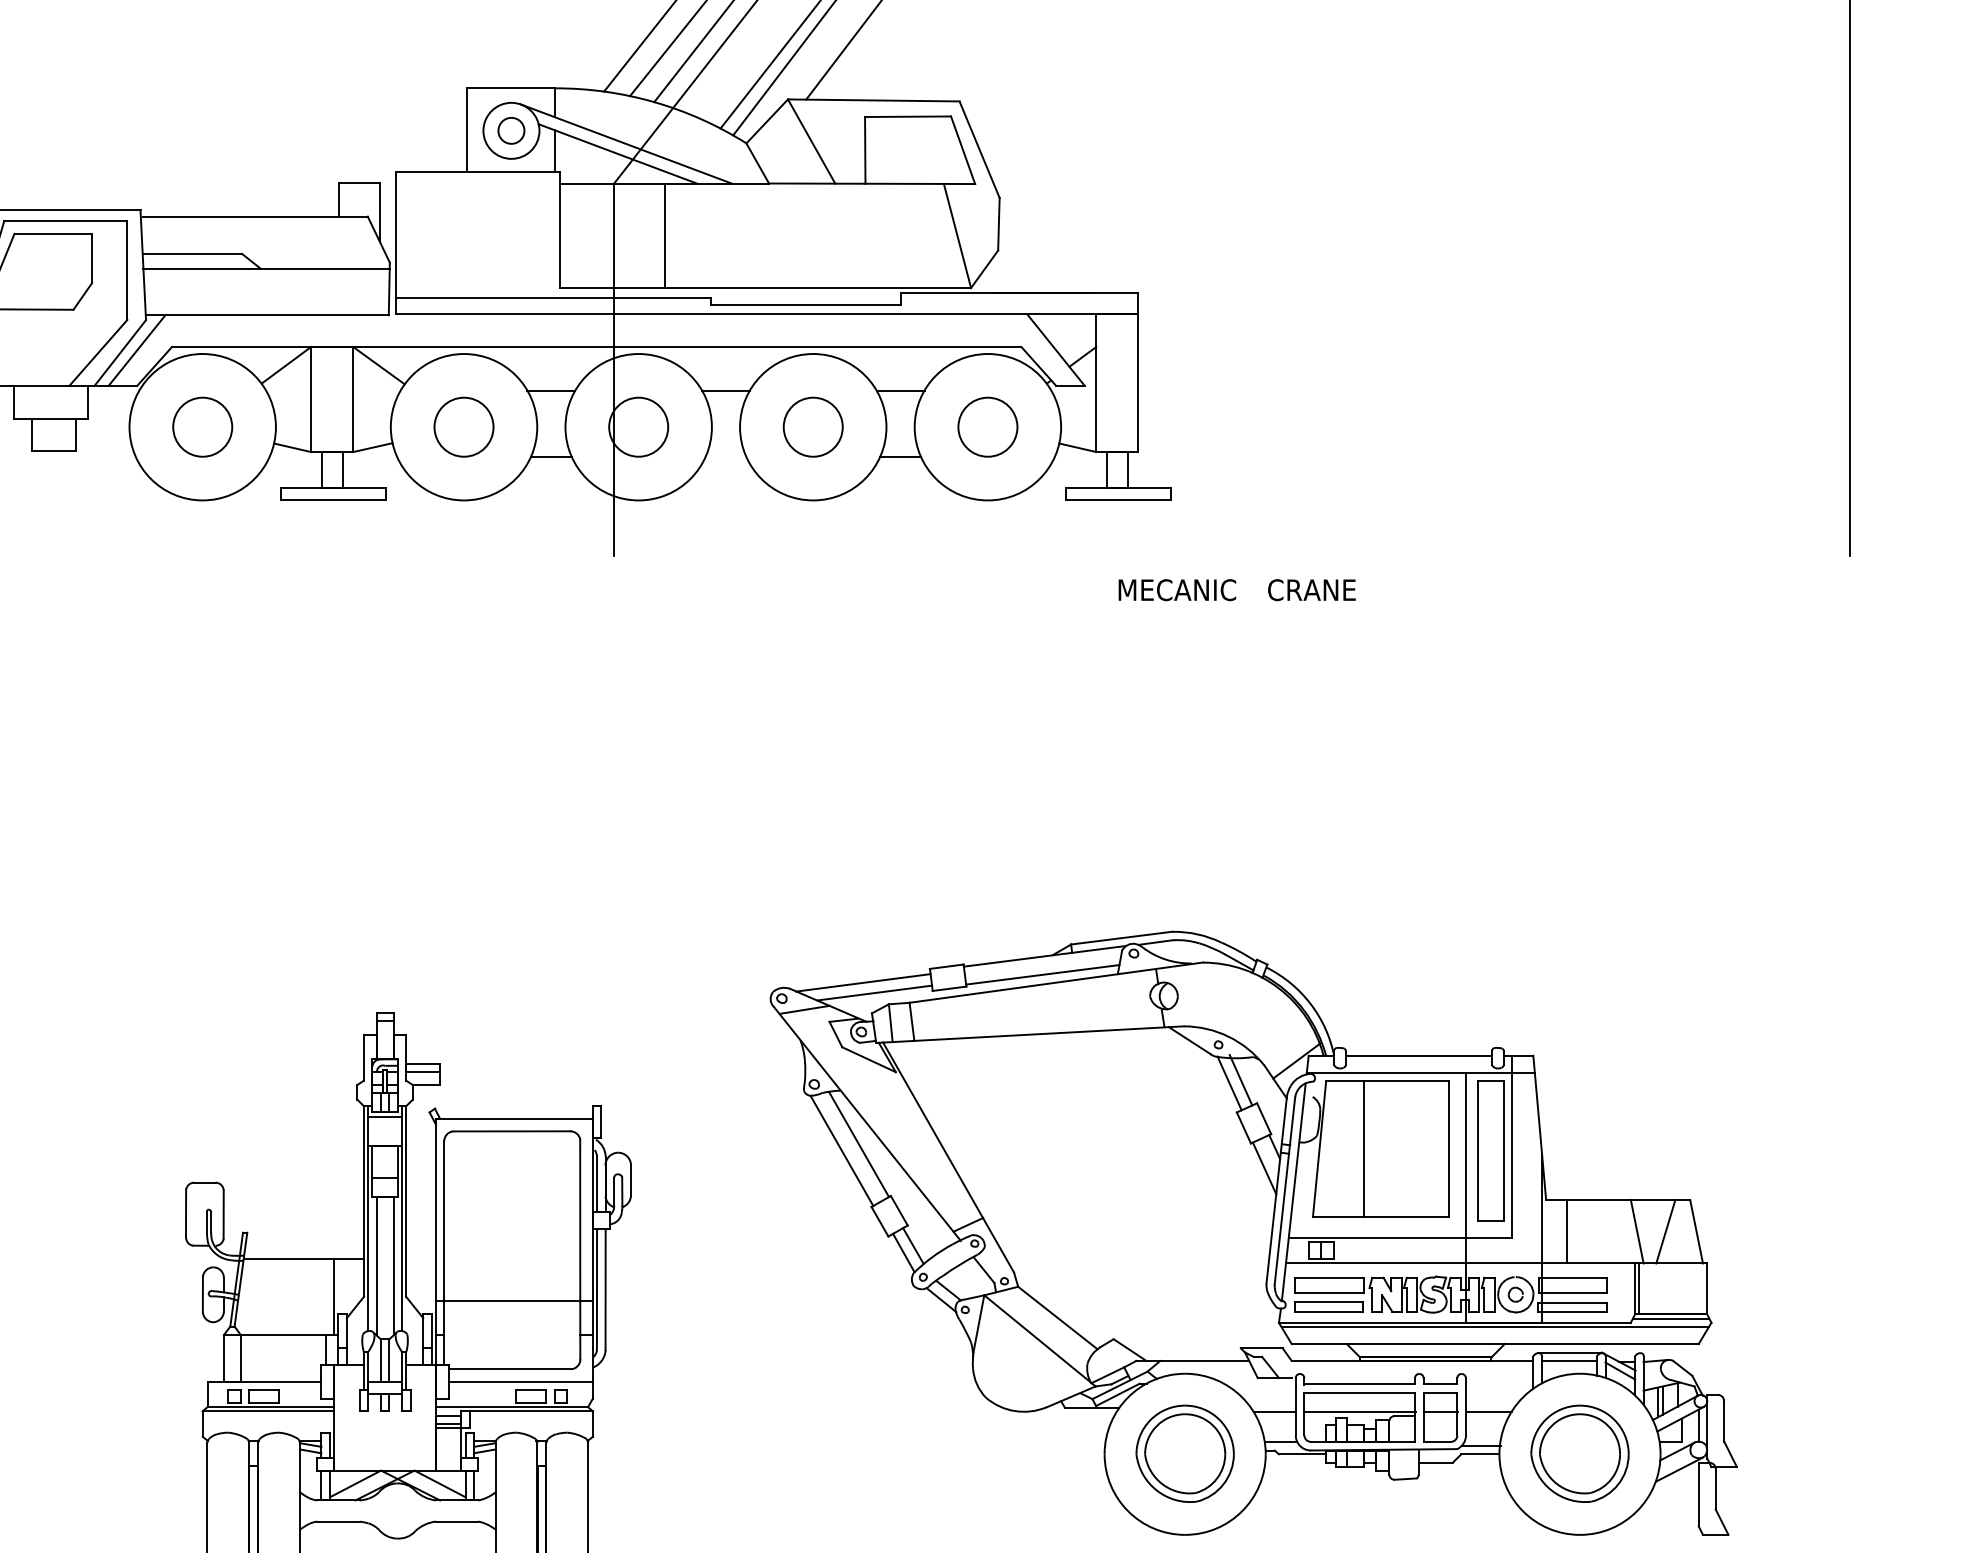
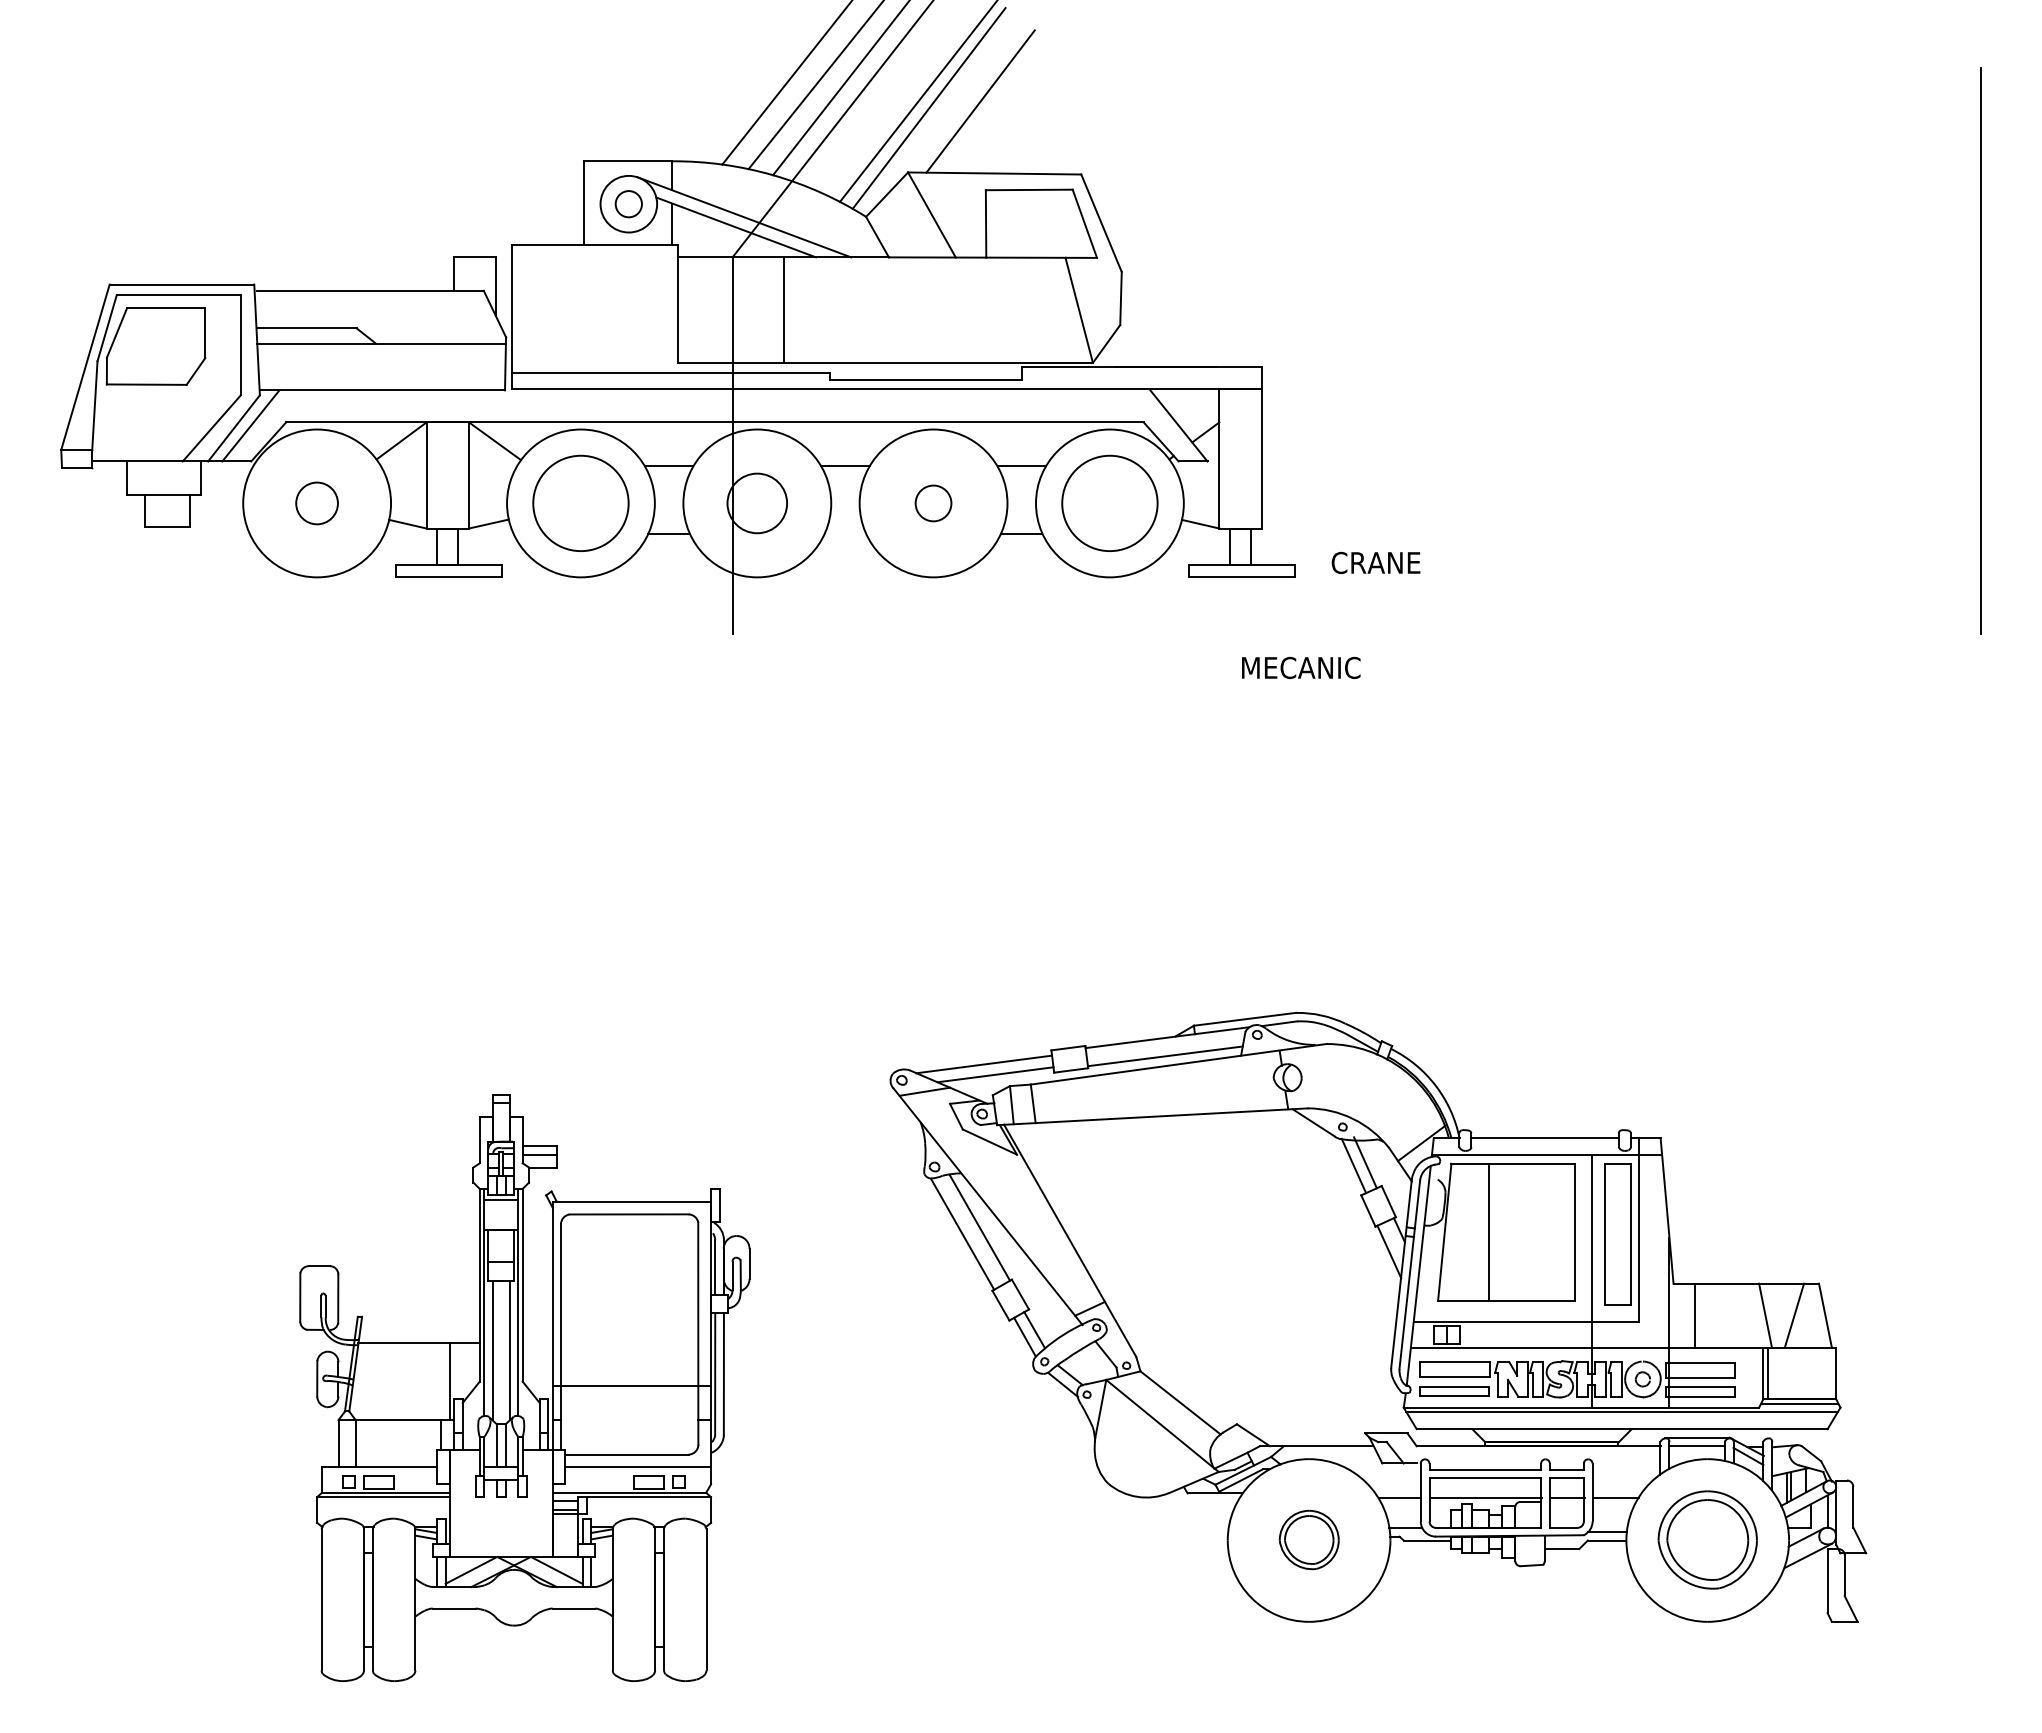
circle: (202, 427) -> (316, 503), size x0.7
circle: (463, 427) -> (580, 503), size x1.6
circle: (813, 427) -> (933, 503), size x0.6
circle: (987, 427) -> (1109, 503), size x1.6
text: (1311, 589) -> (1375, 562), moved
part: (1185, 1453) -> (1309, 1539), size x0.6

